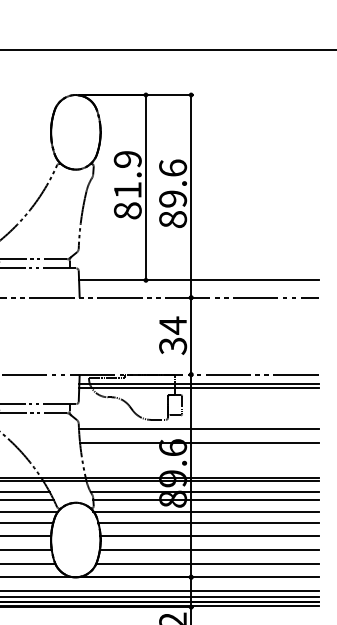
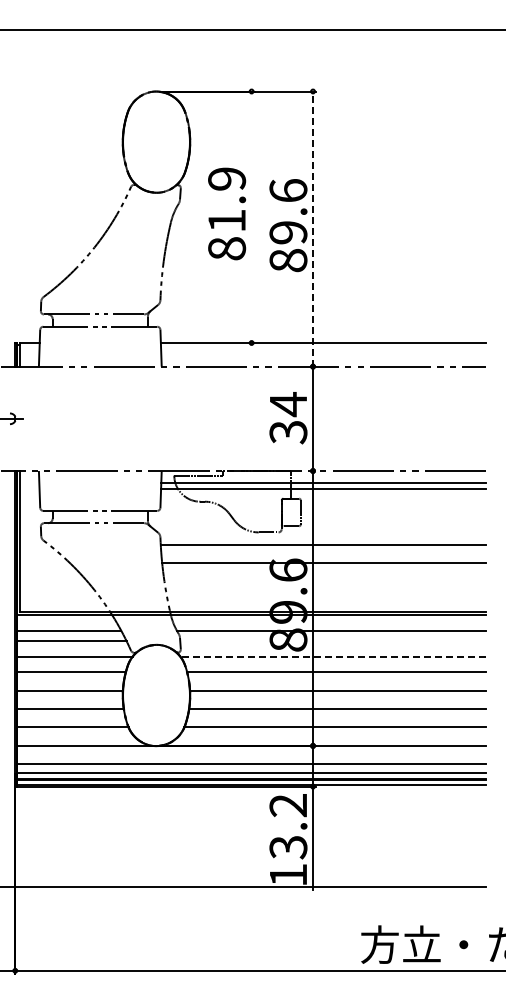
line: (145, 187) -> (251, 217), removed
line: (191, 196) -> (313, 229), solid -> dashed
line: (206, 500) -> (333, 641), removed
line: (206, 511) -> (333, 656), solid -> dashed

